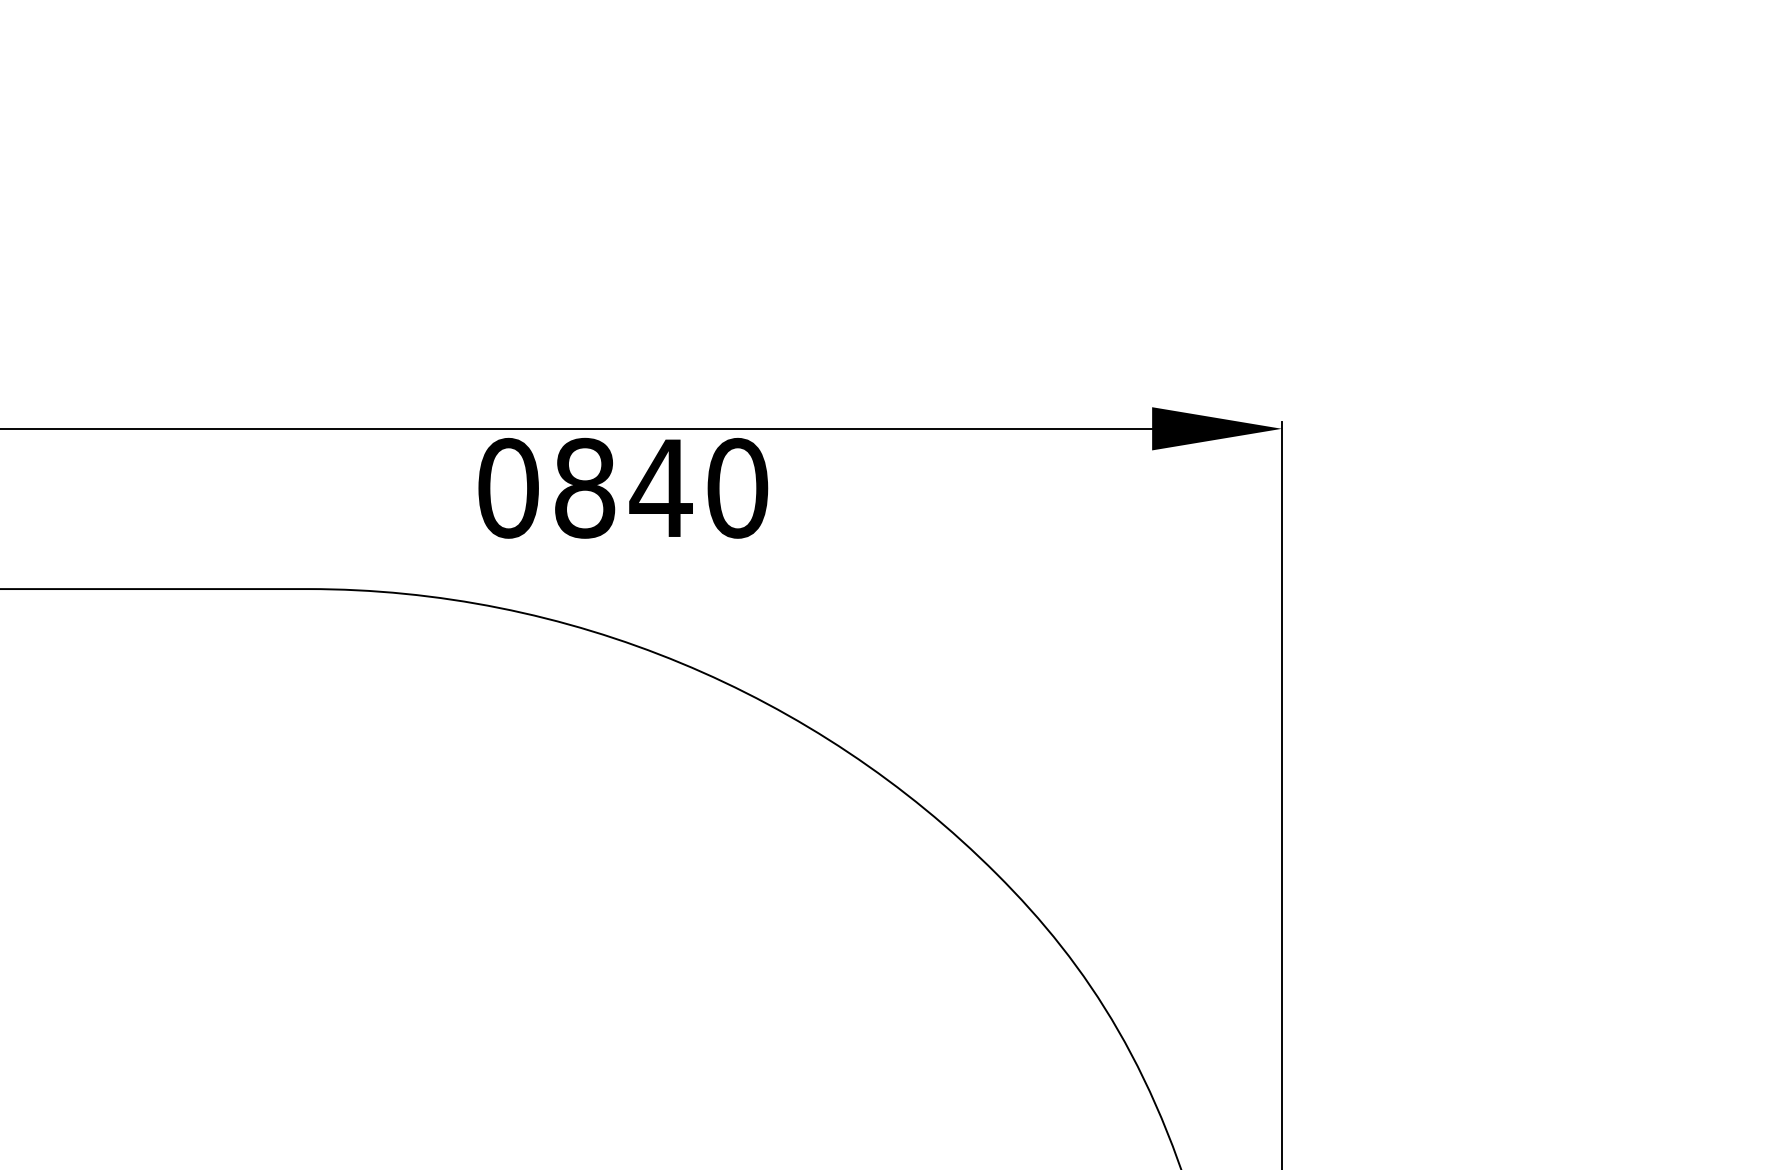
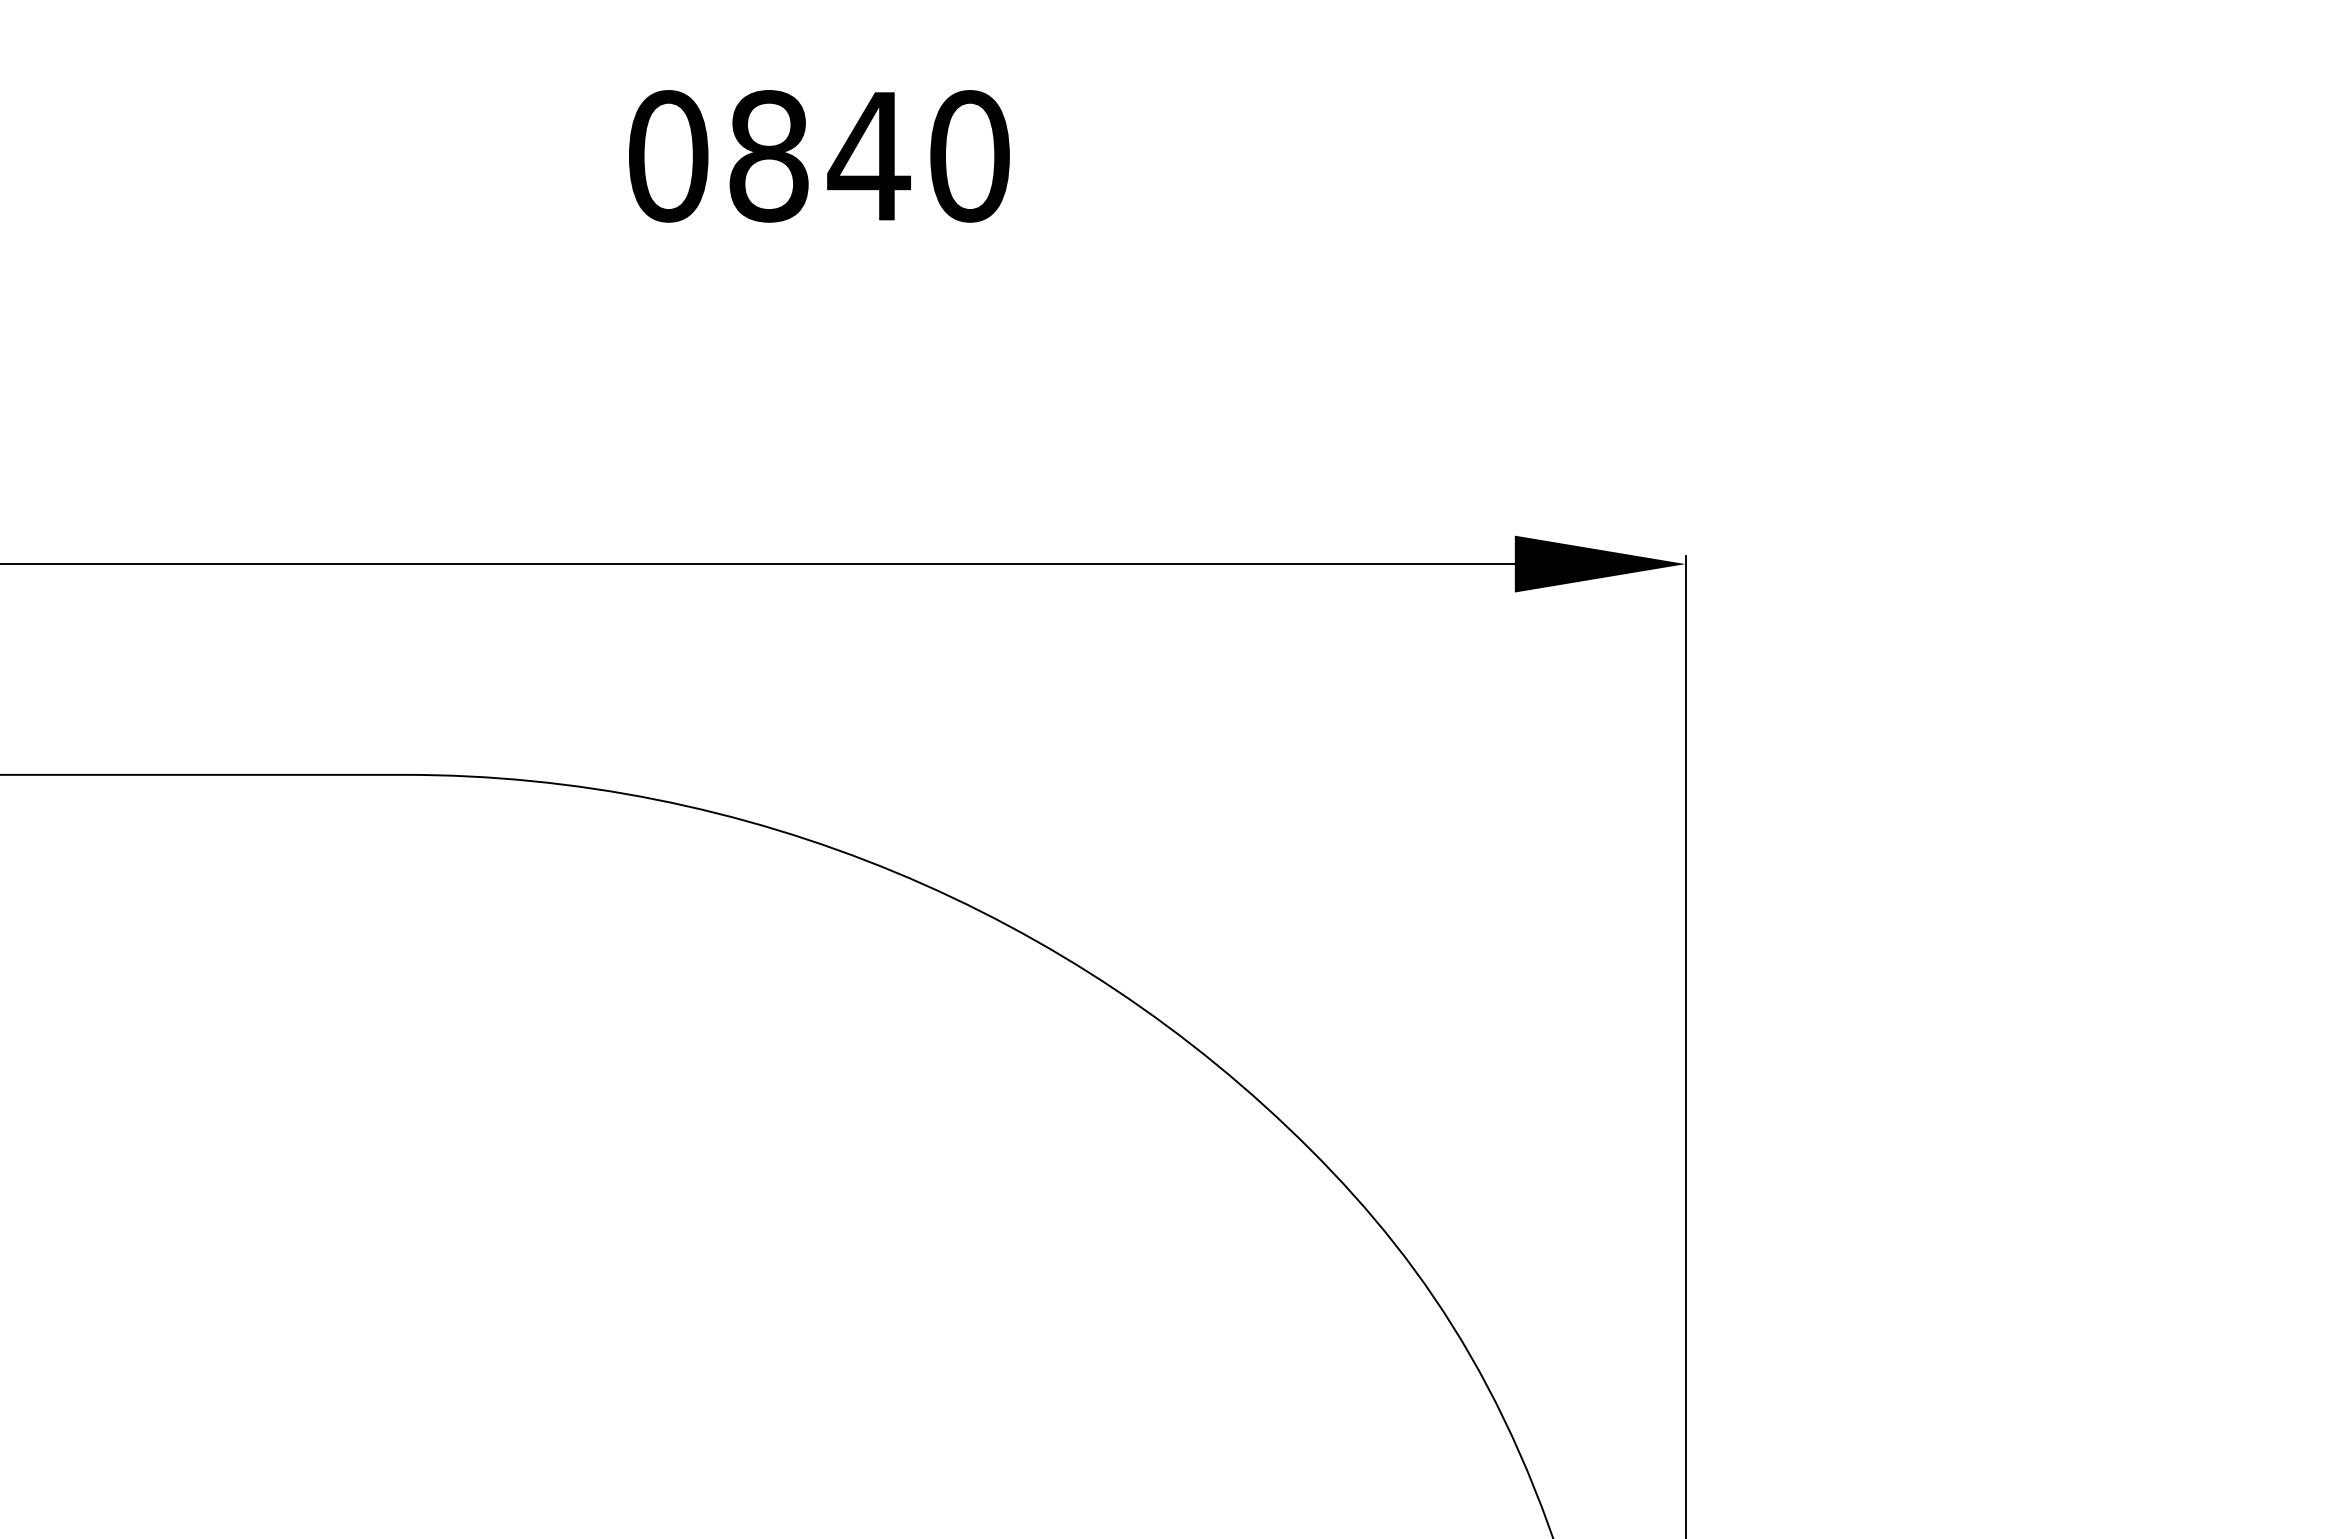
text: (623, 488) -> (819, 156), moved

